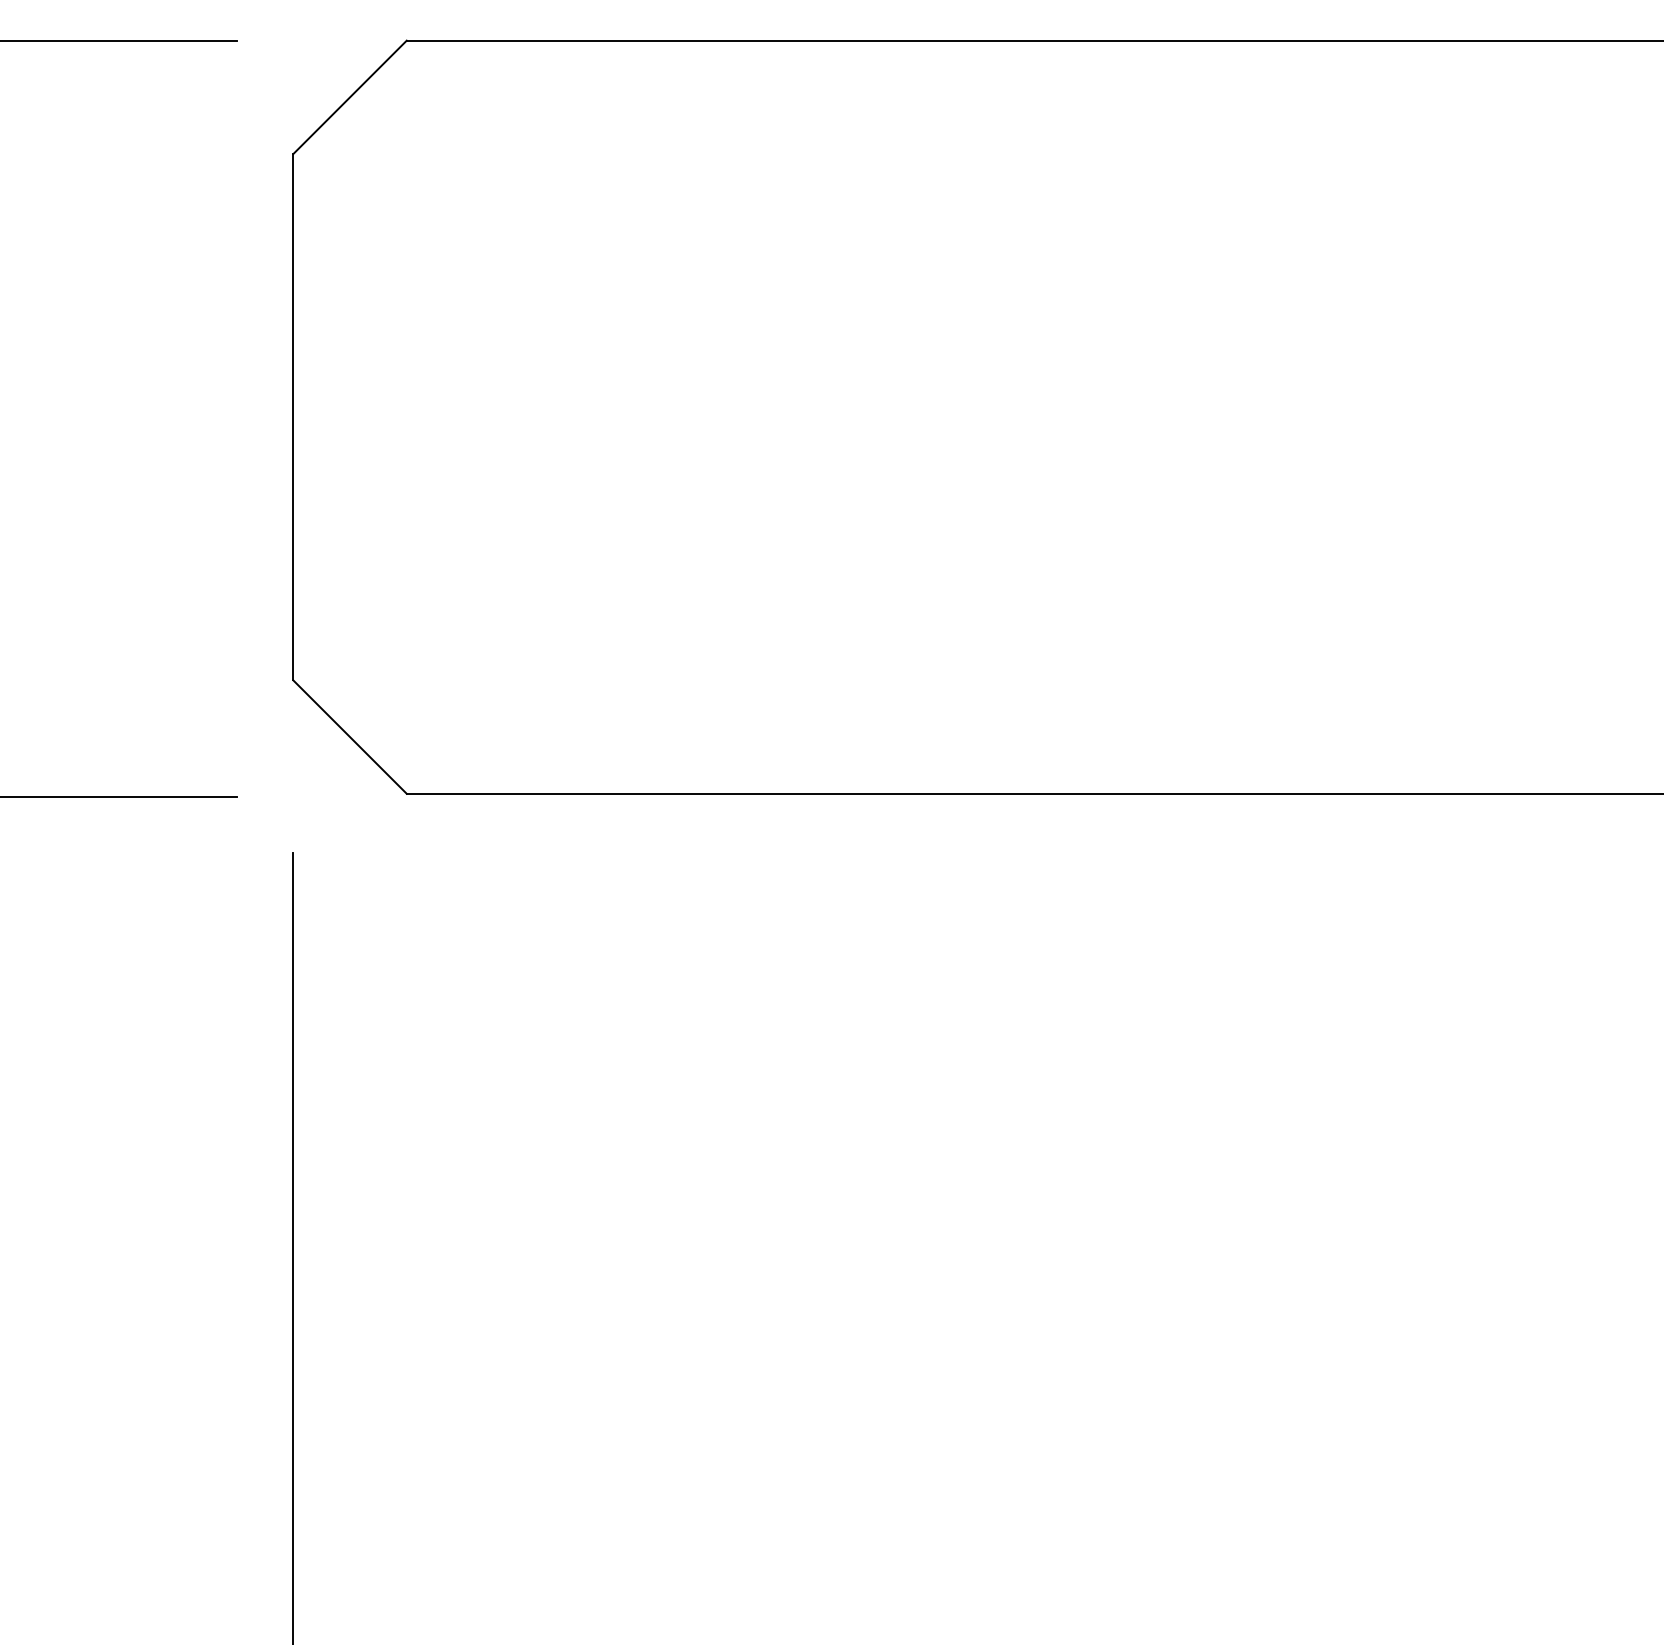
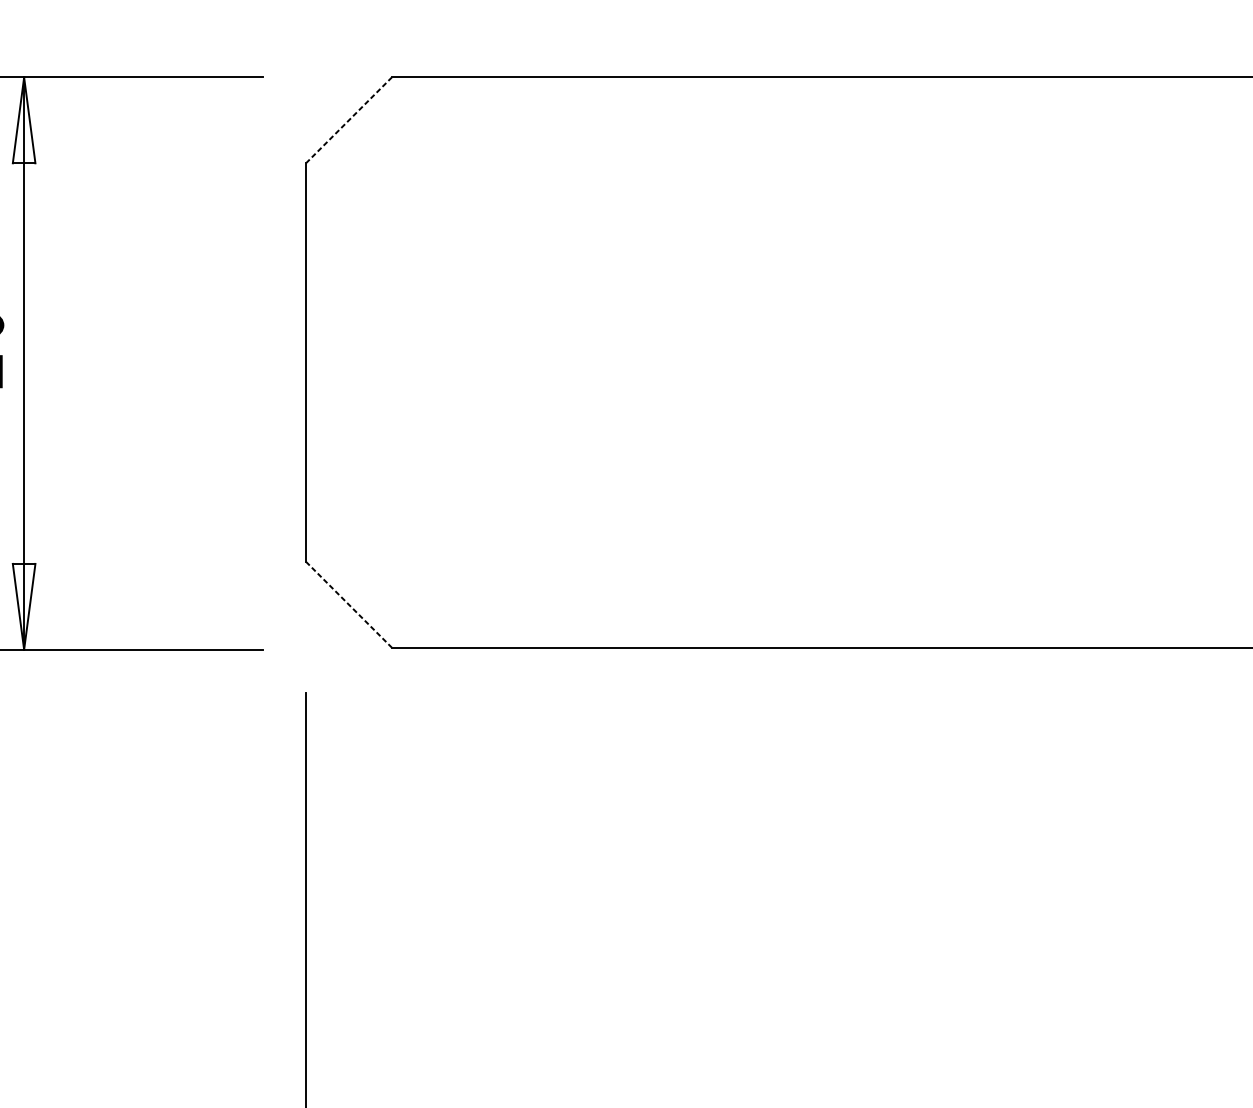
line: (350, 97) -> (349, 120), solid -> dashed
line: (350, 737) -> (349, 604), solid -> dashed

